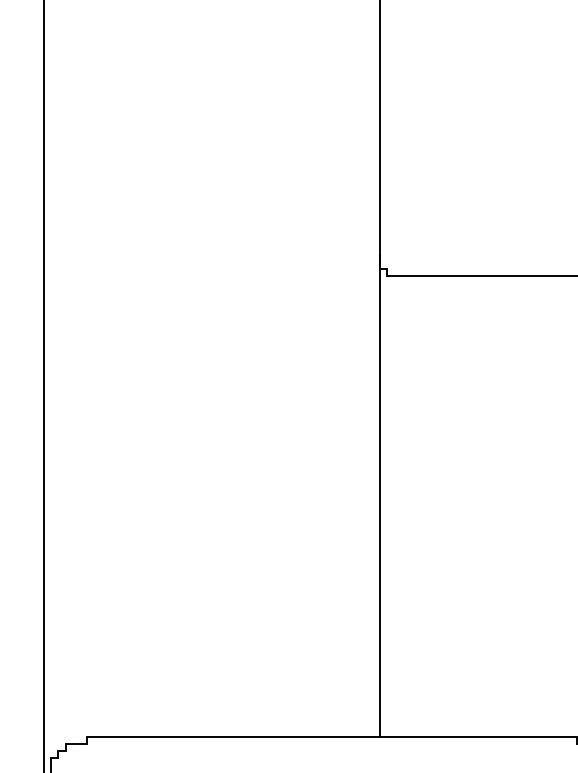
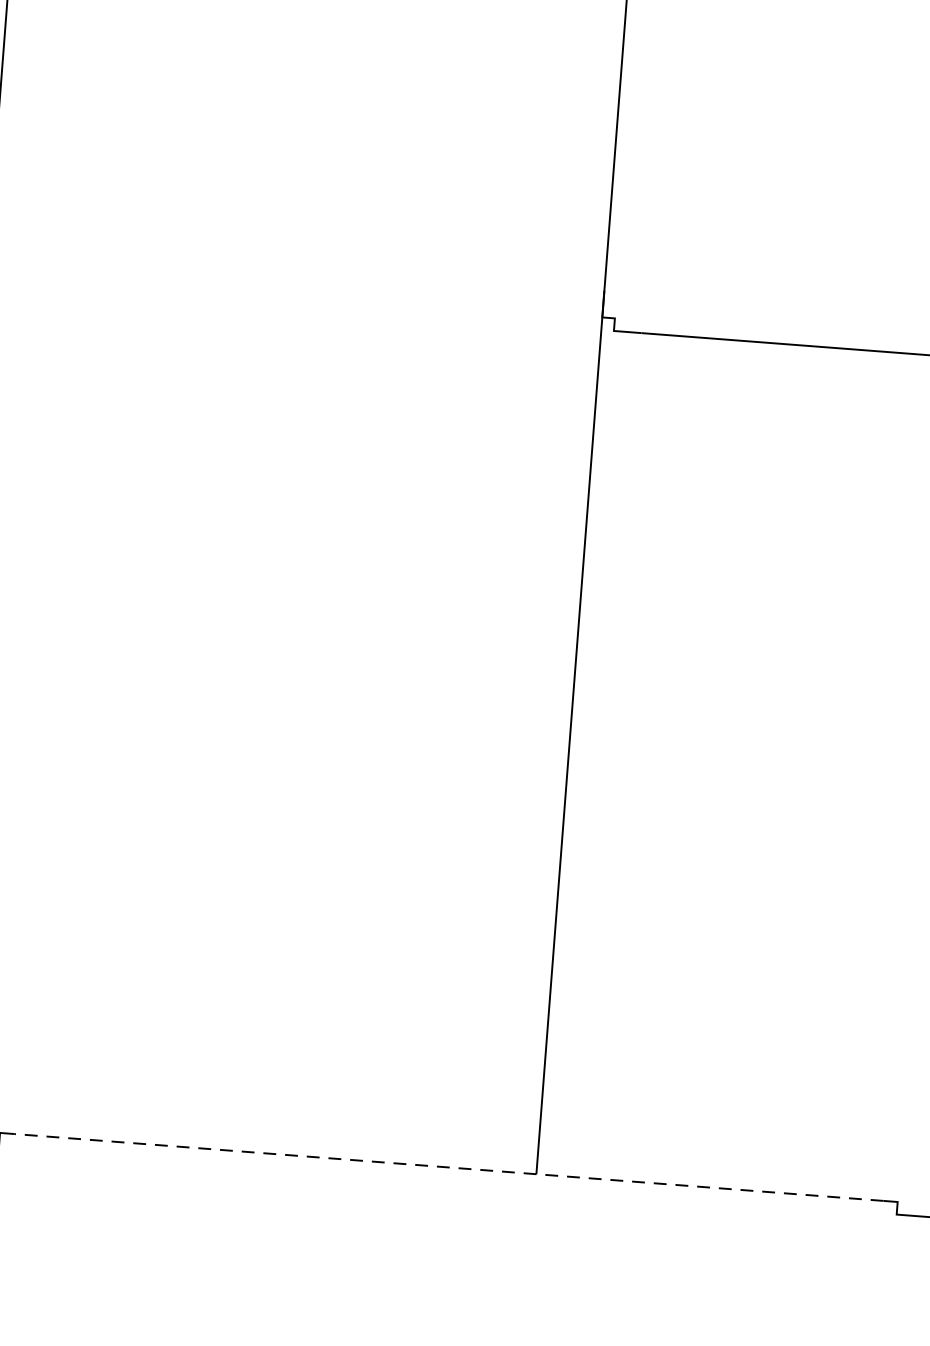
line: (331, 736) -> (447, 1167), solid -> dashed

